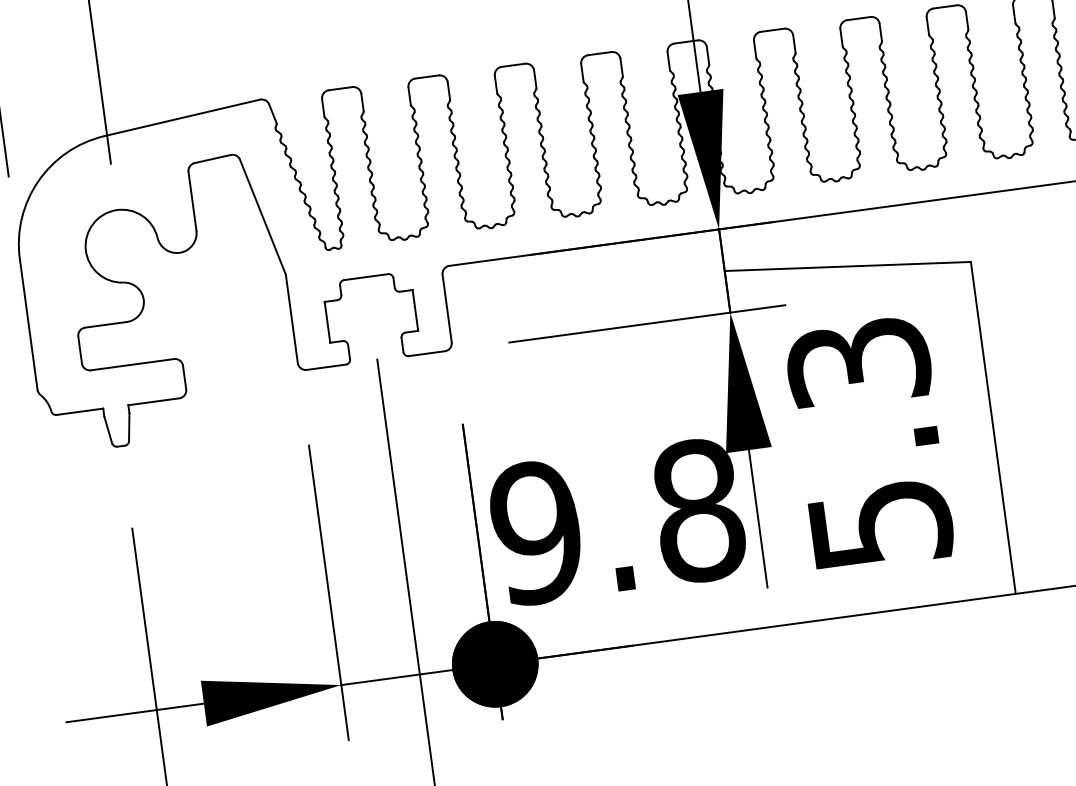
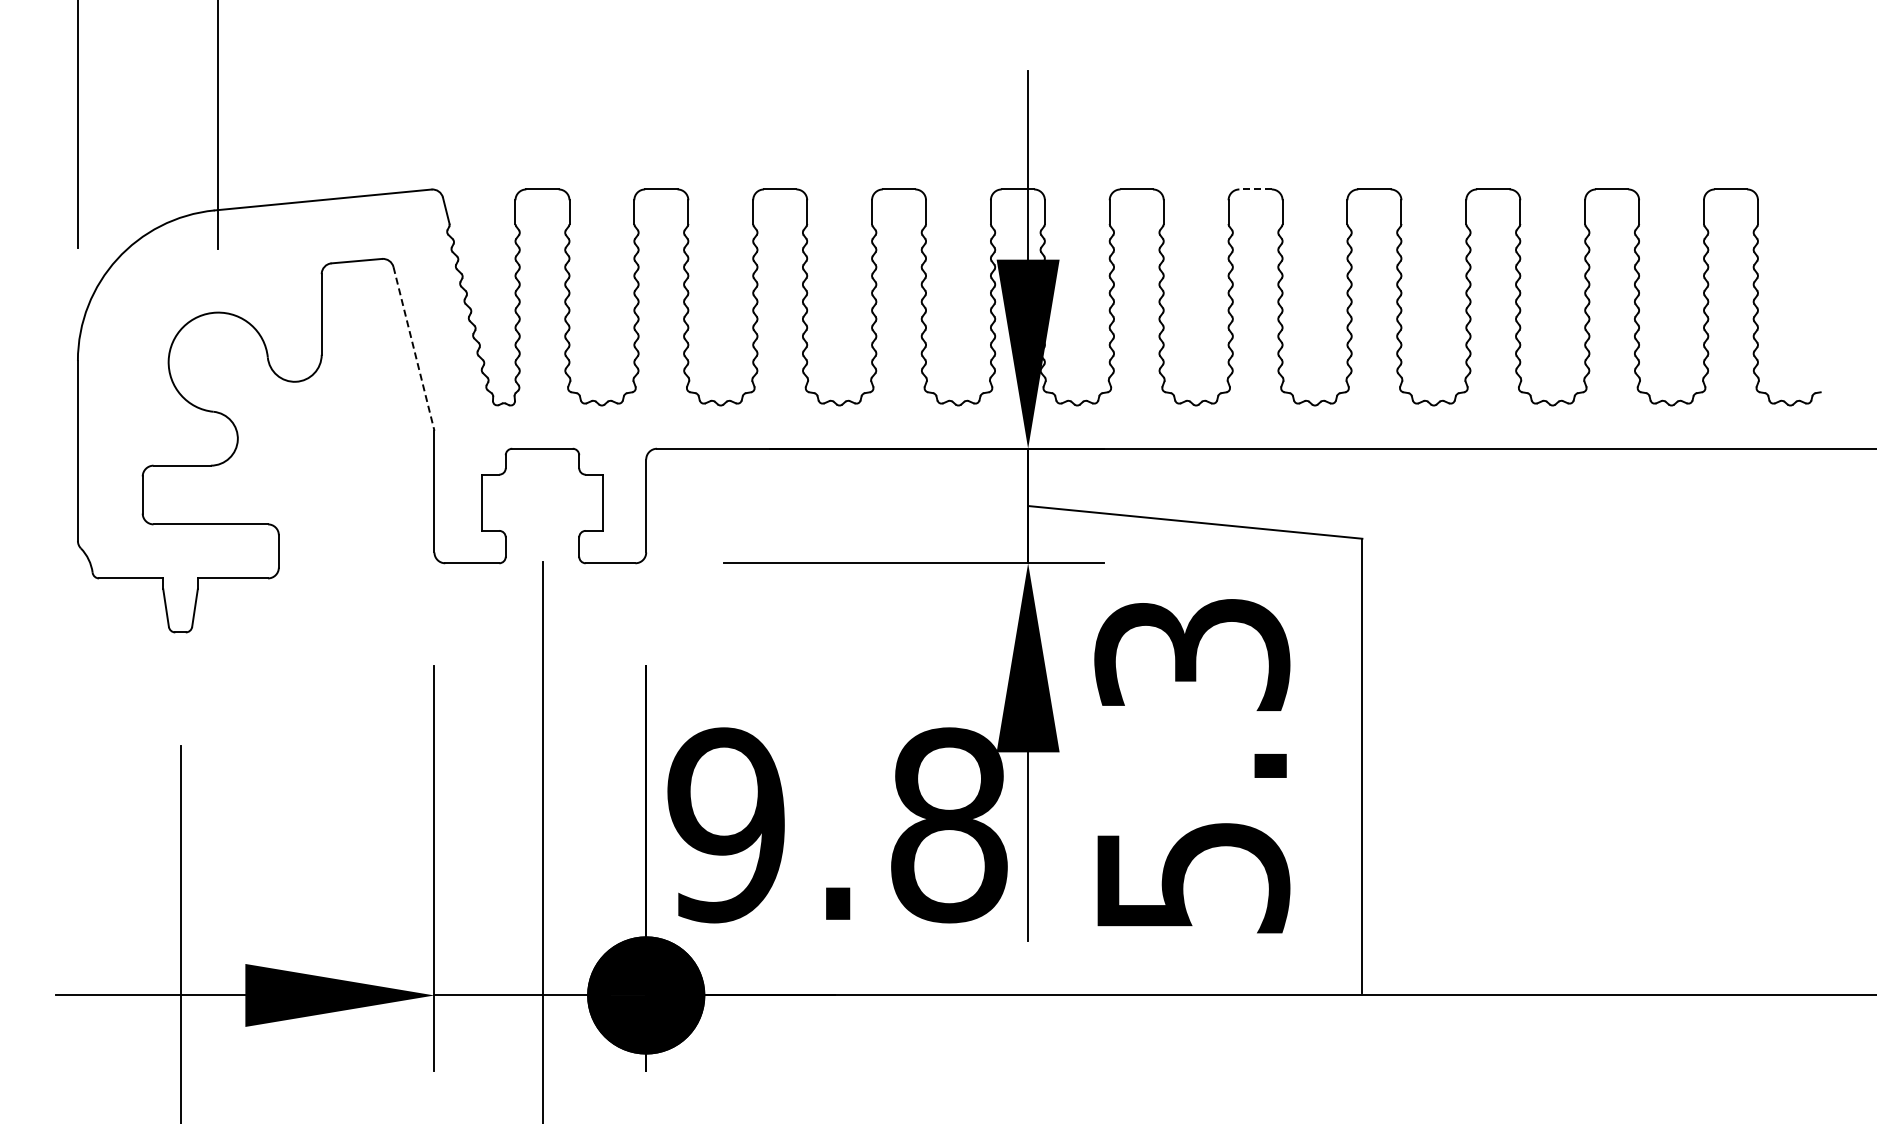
line: (858, 18) -> (1255, 189), solid -> dashed
line: (263, 217) -> (414, 349), solid -> dashed

